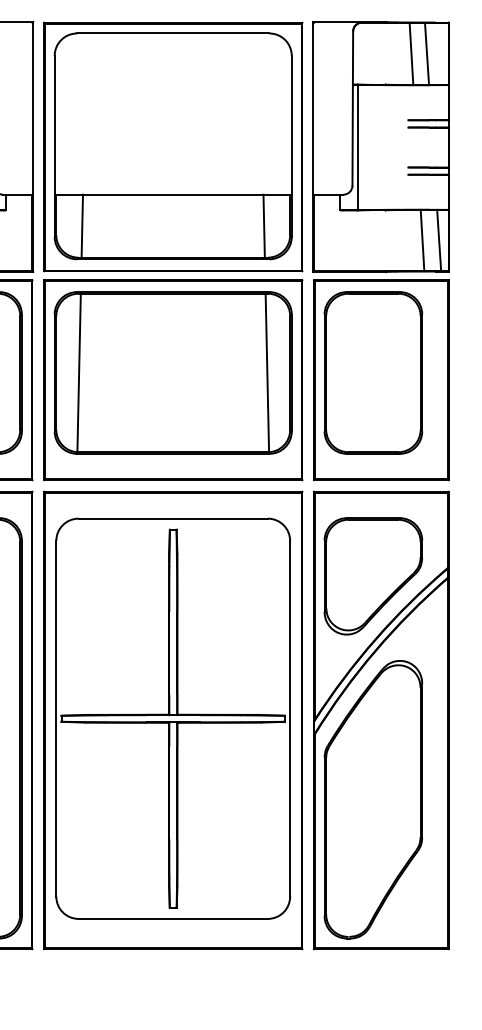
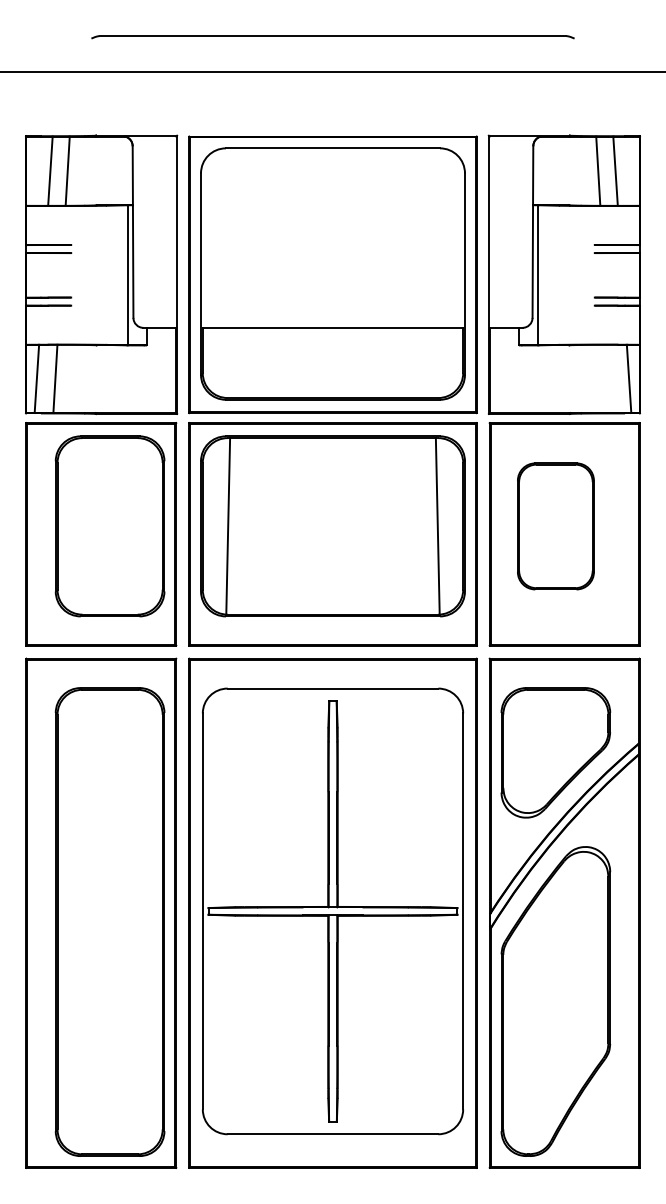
line: (82, 225) -> (231, 362), removed
line: (264, 225) -> (434, 362), removed
line: (422, 240) -> (610, 378), removed
part: (373, 373) -> (555, 526), size x0.7

